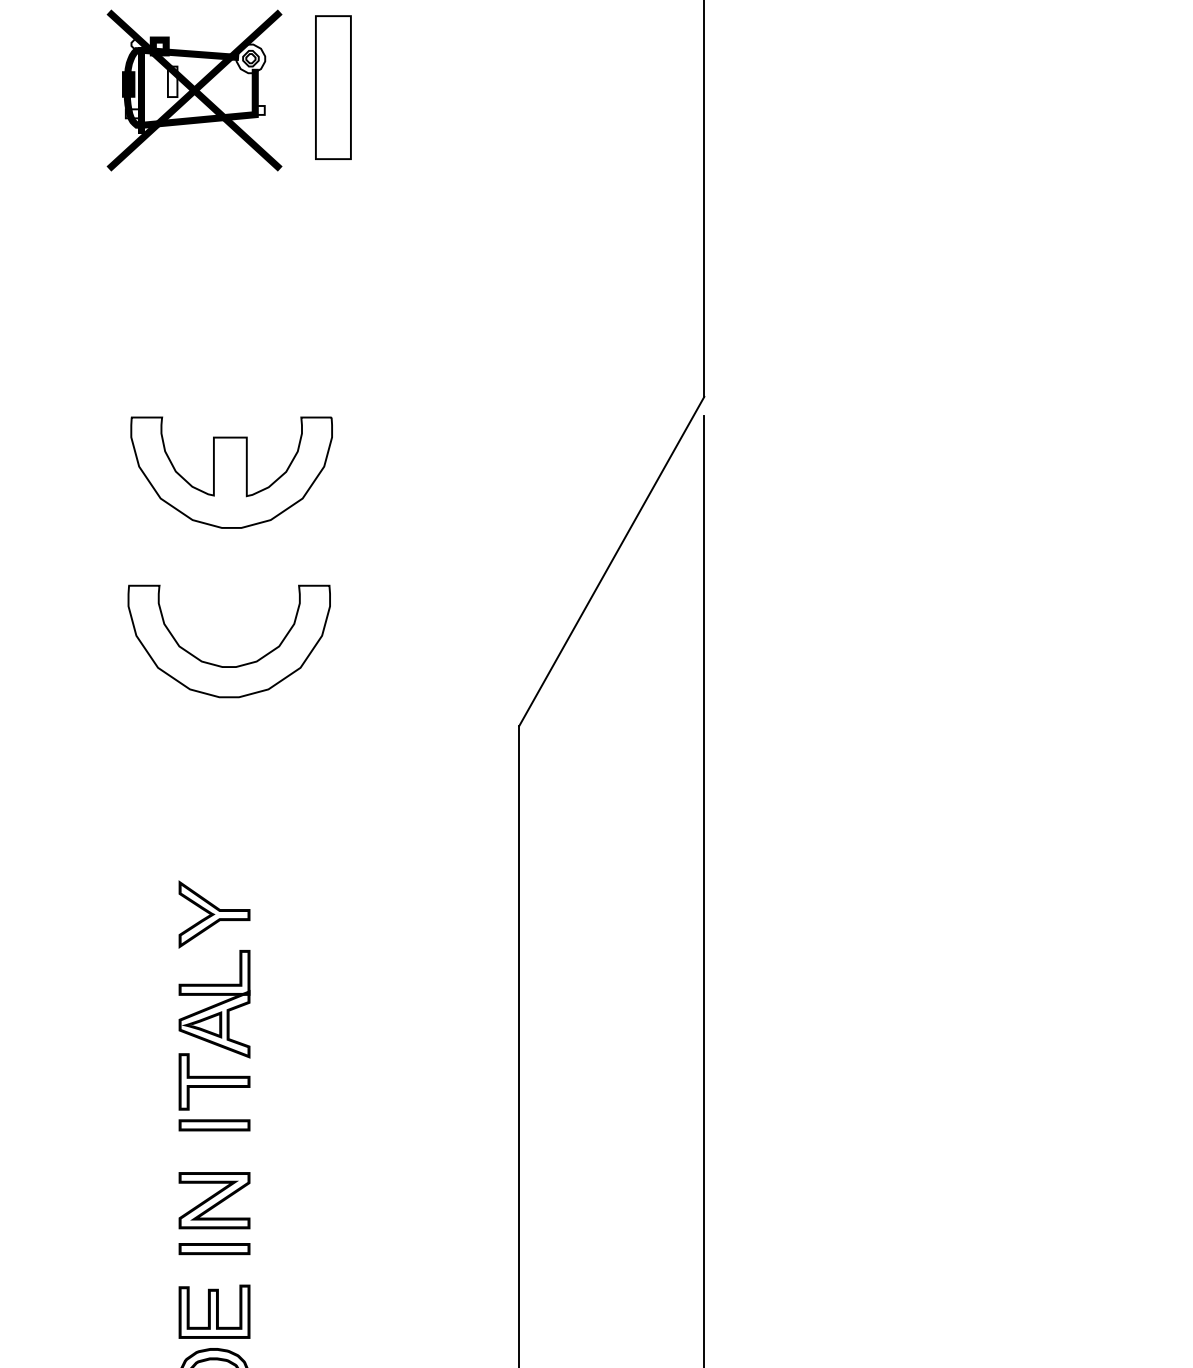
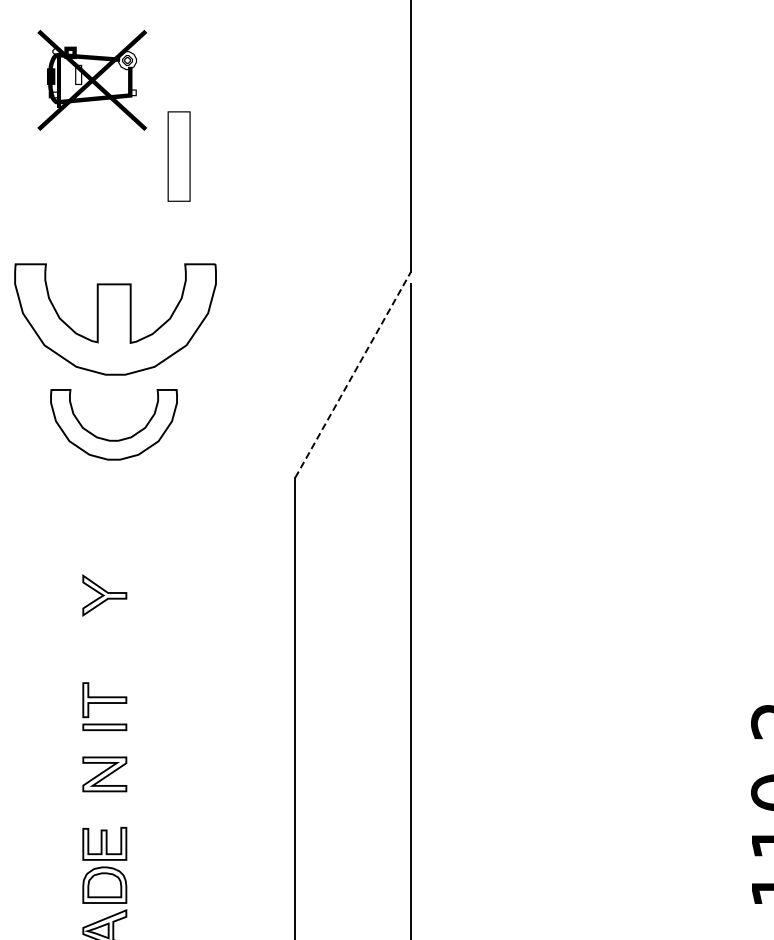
part: (332, 87) -> (178, 156), moved
part: (231, 471) -> (115, 318), size x1.6
line: (612, 560) -> (353, 374), solid -> dashed
part: (214, 1004) -> (104, 651), removed
part: (214, 1248) -> (104, 804), removed

